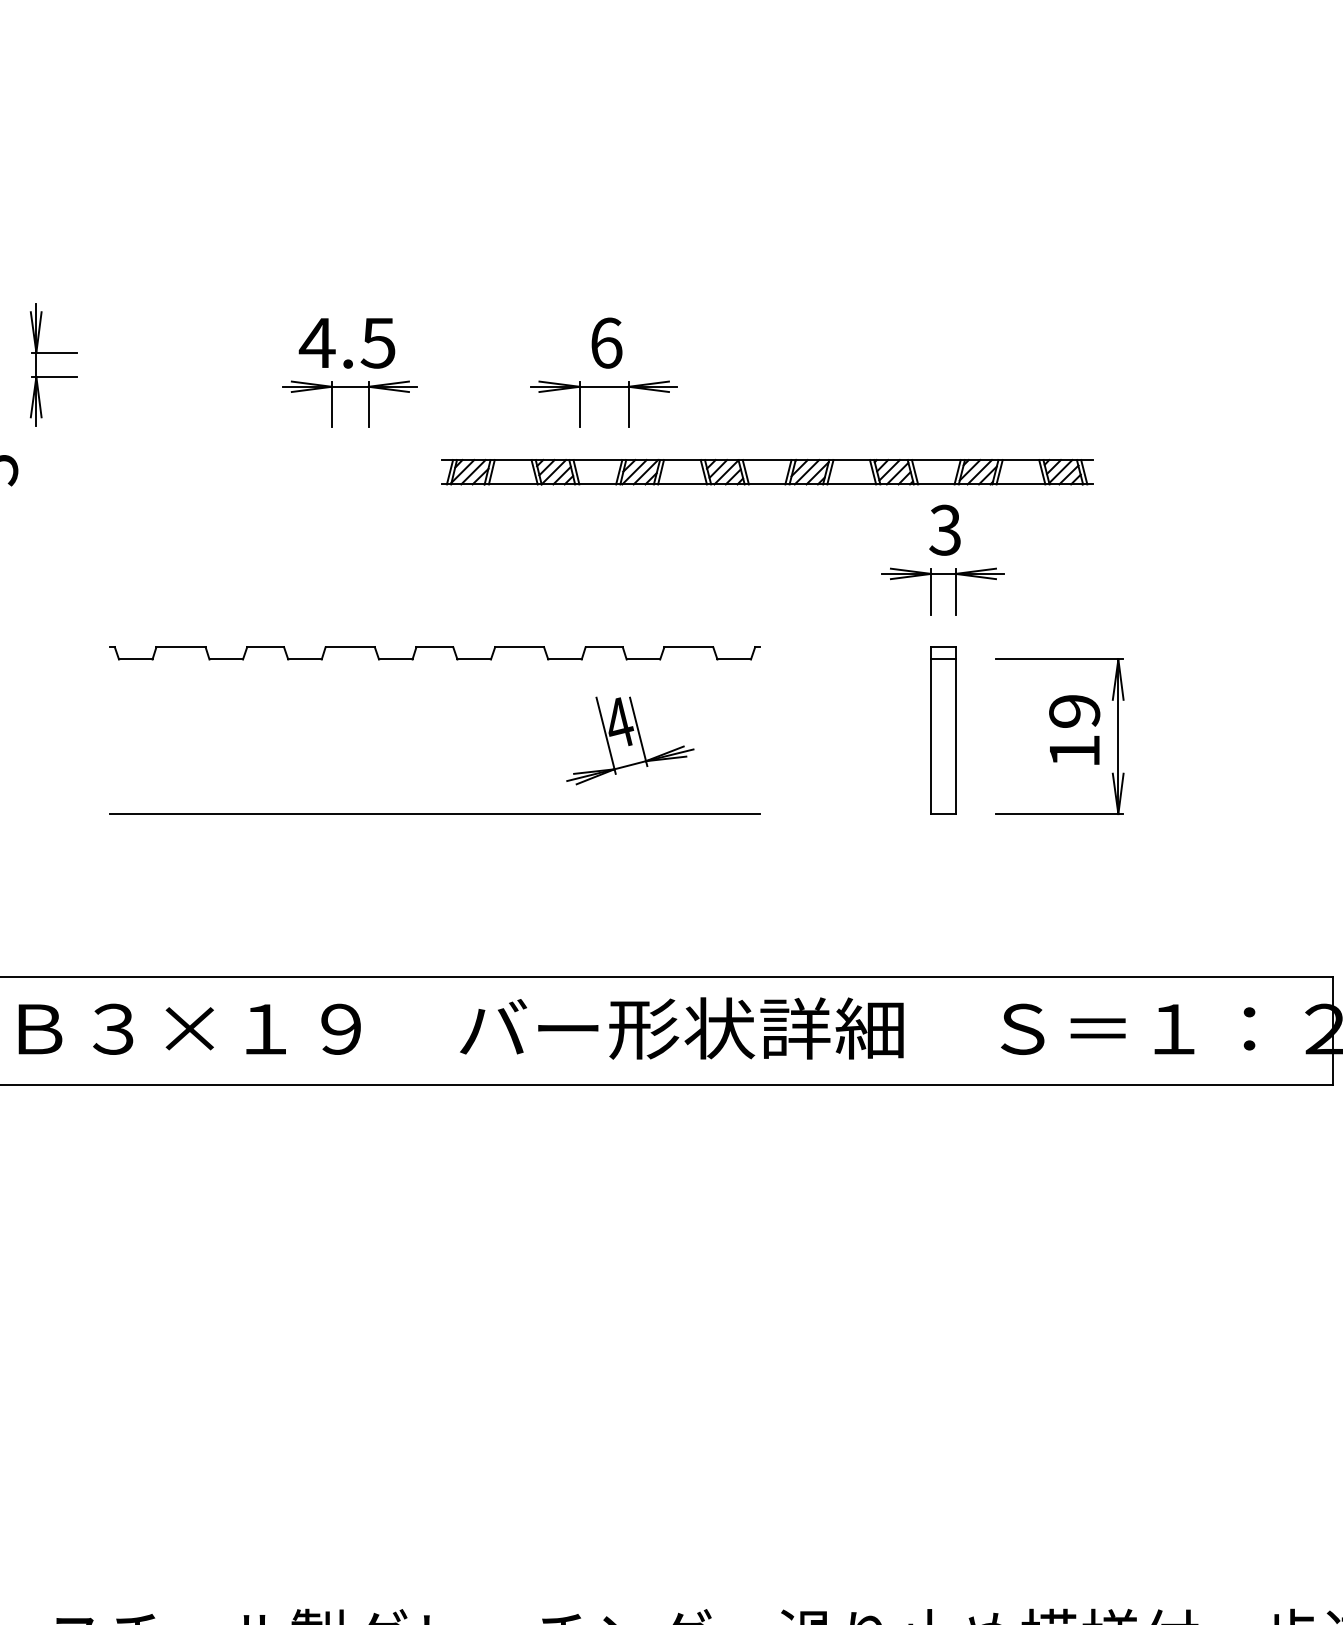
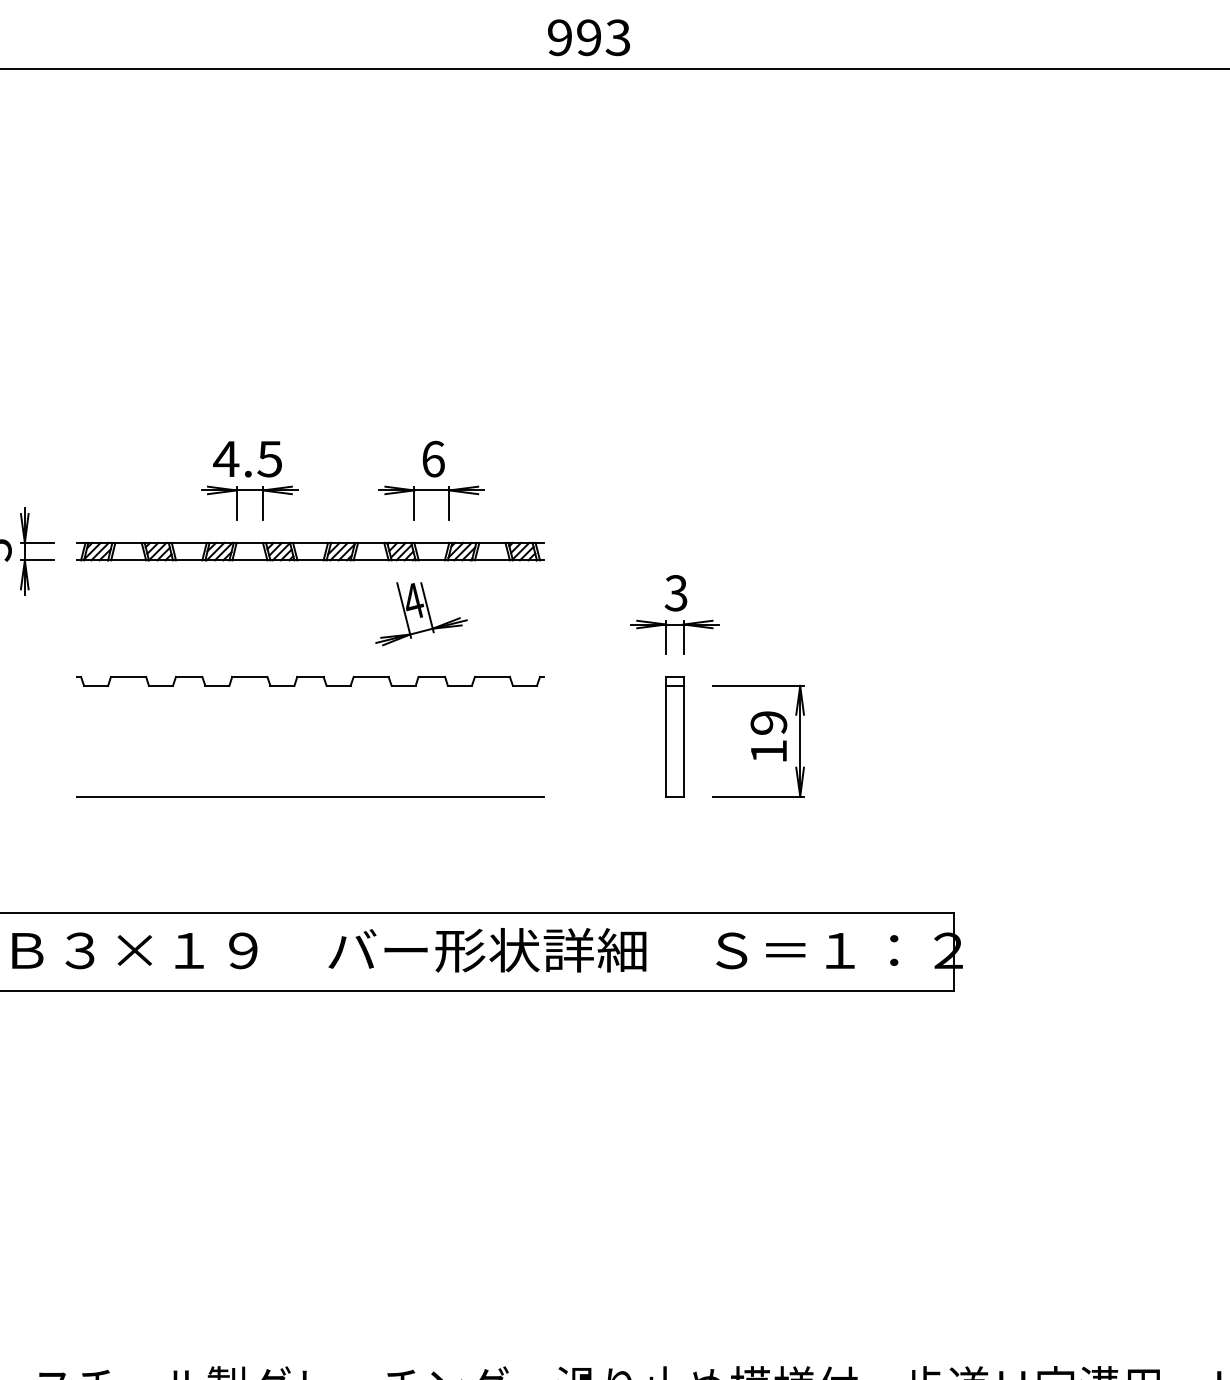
part: (53, 353) -> (37, 543), moved
part: (767, 472) -> (310, 551), moved
part: (630, 741) -> (421, 614), moved

